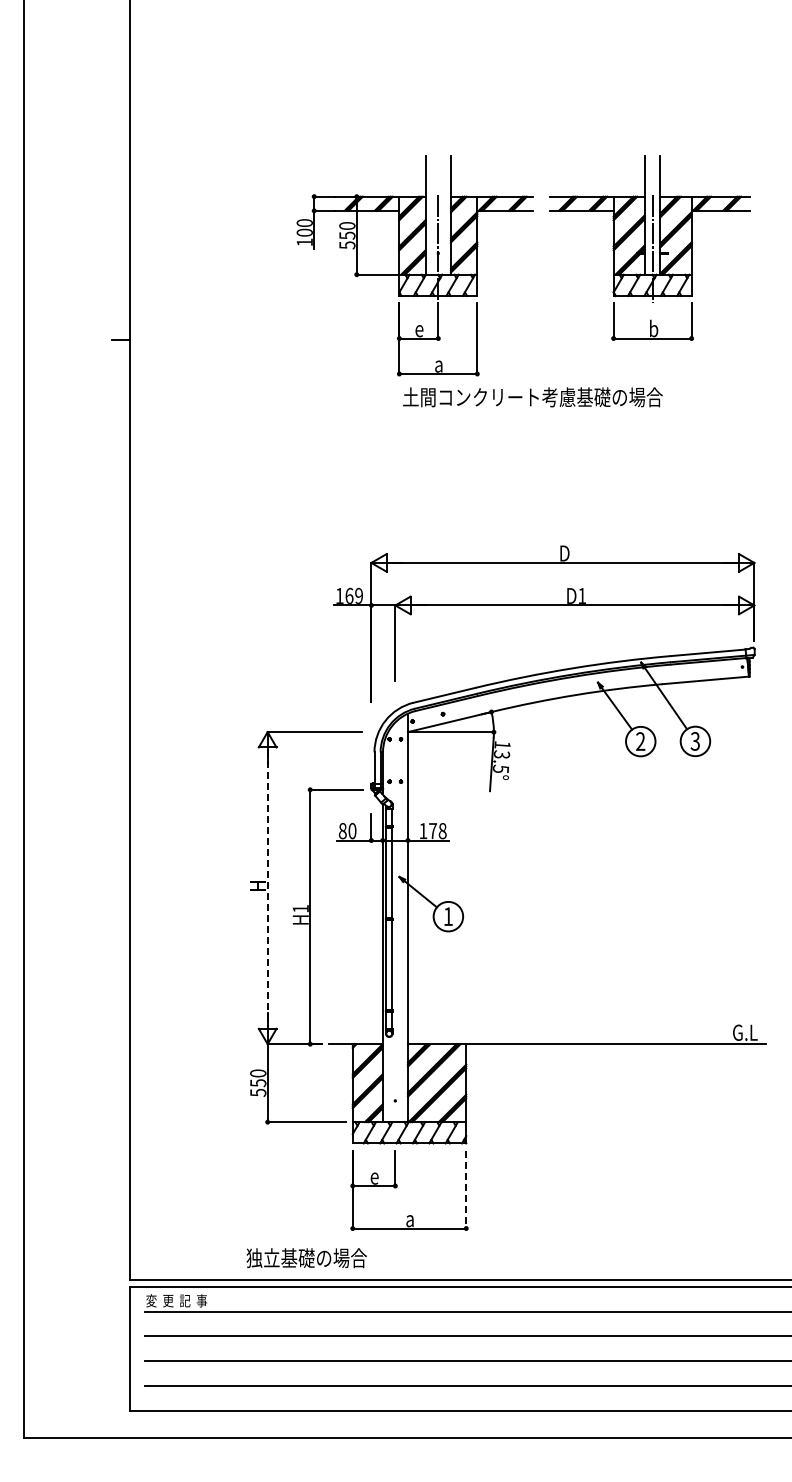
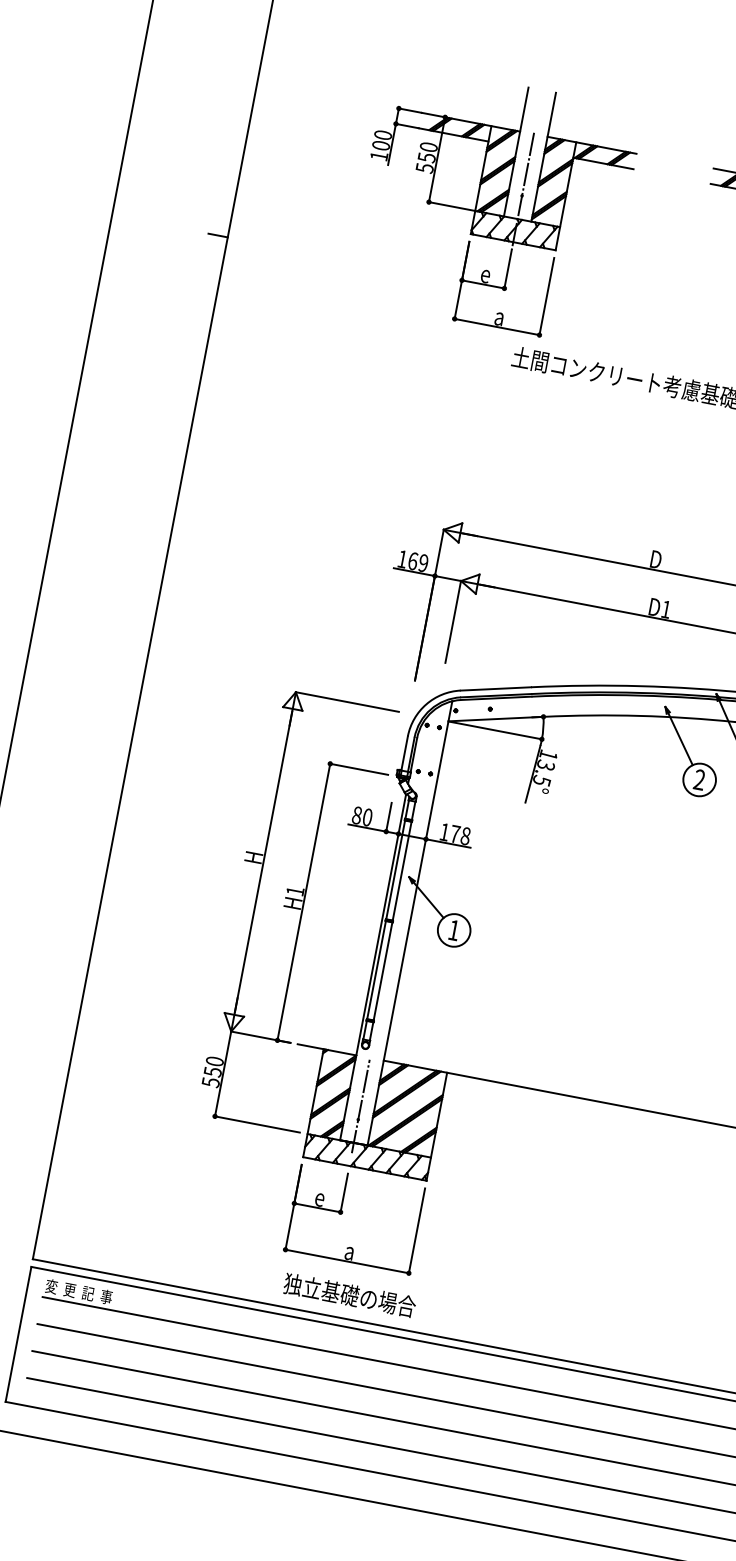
part: (414, 265) -> (493, 204), moved
line: (267, 888) -> (263, 862), dashed -> solid
line: (395, 1088) -> (361, 1106), added
line: (466, 1190) -> (417, 1231), dashed -> solid
text: (306, 1258) -> (349, 1295), moved

